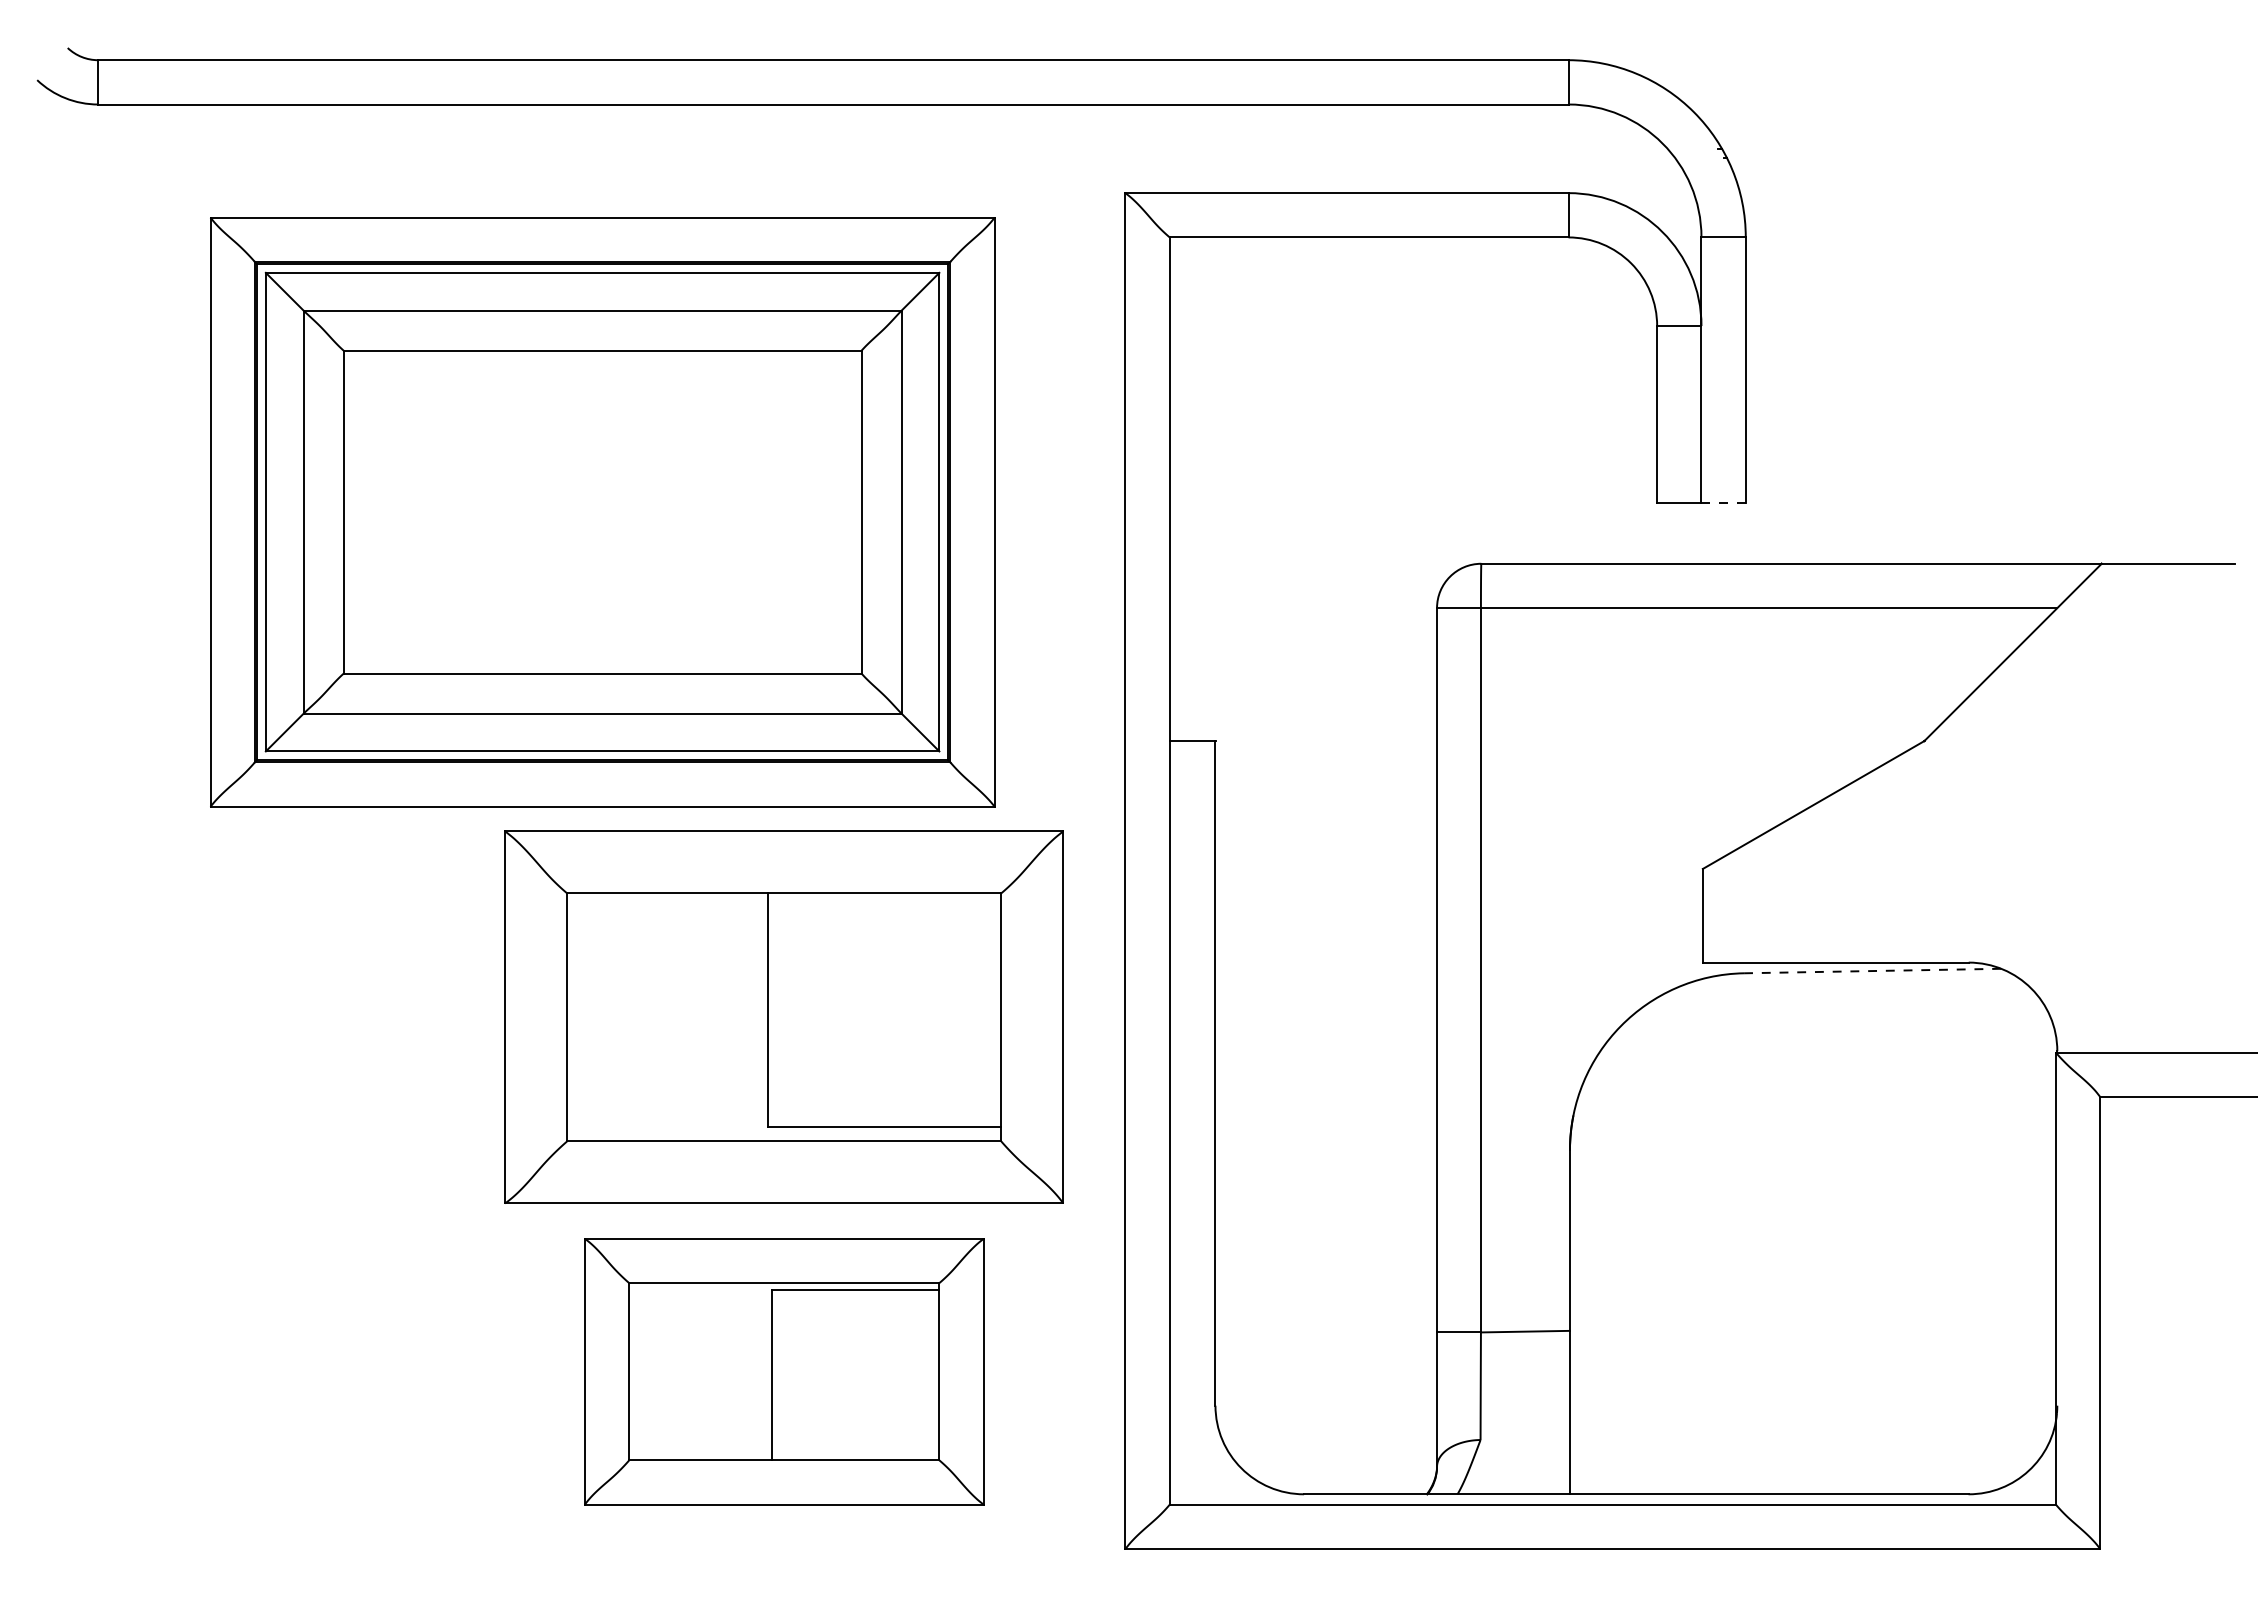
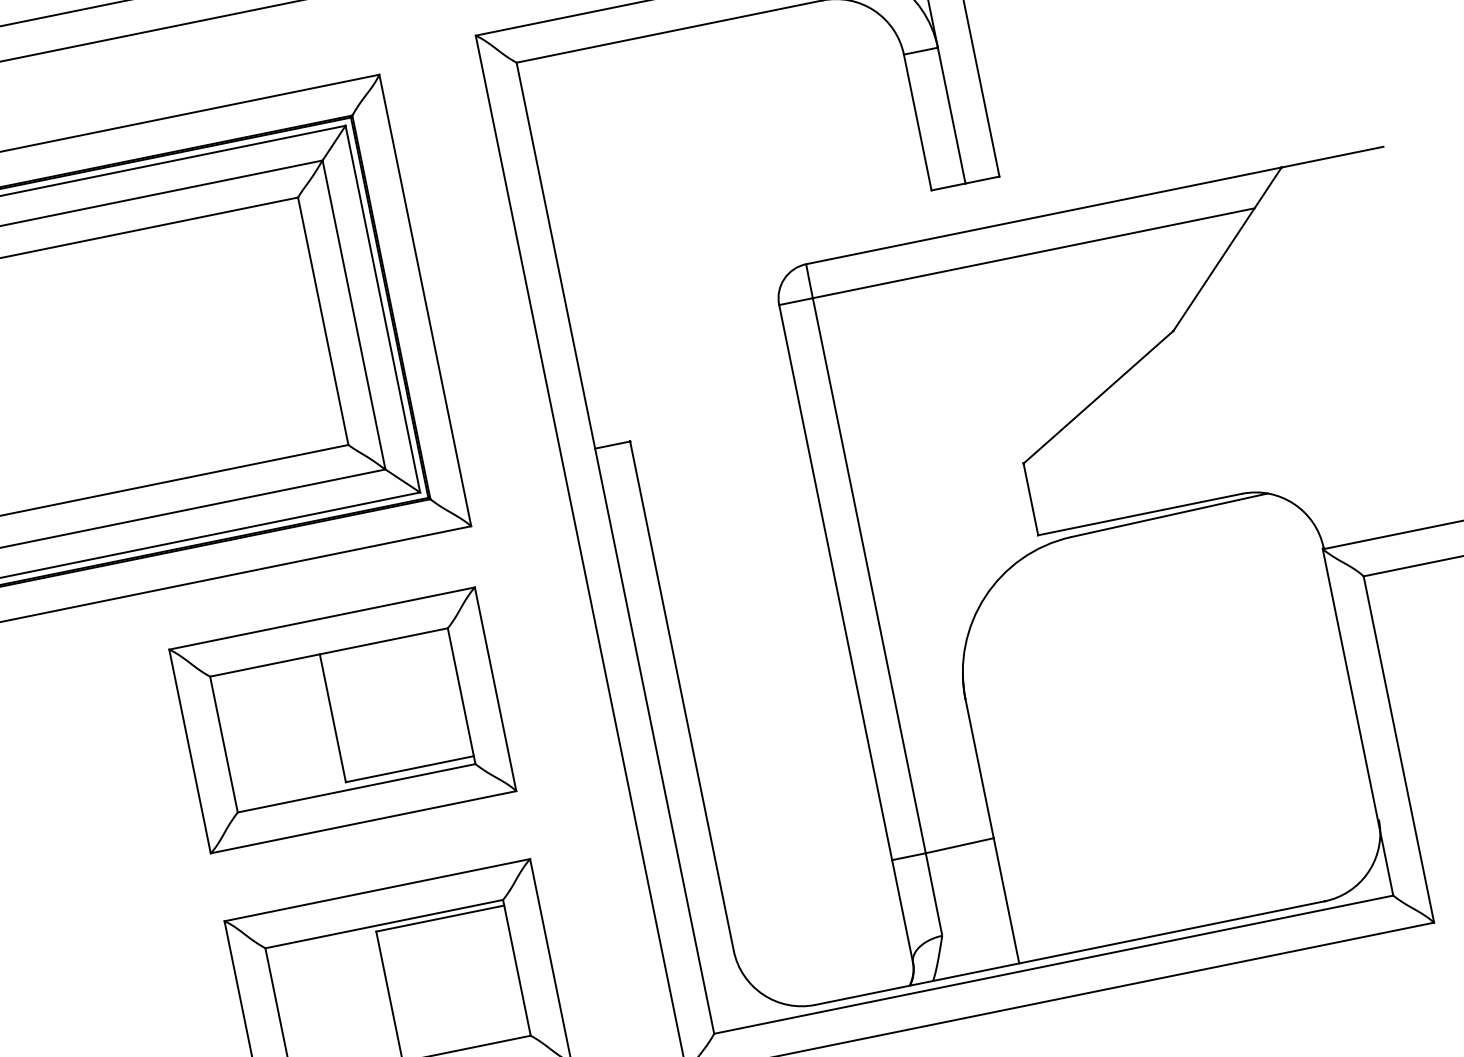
line: (1723, 503) -> (982, 180), dashed -> solid
line: (1872, 971) -> (1169, 515), dashed -> solid
part: (784, 1016) -> (342, 719), size x0.71

